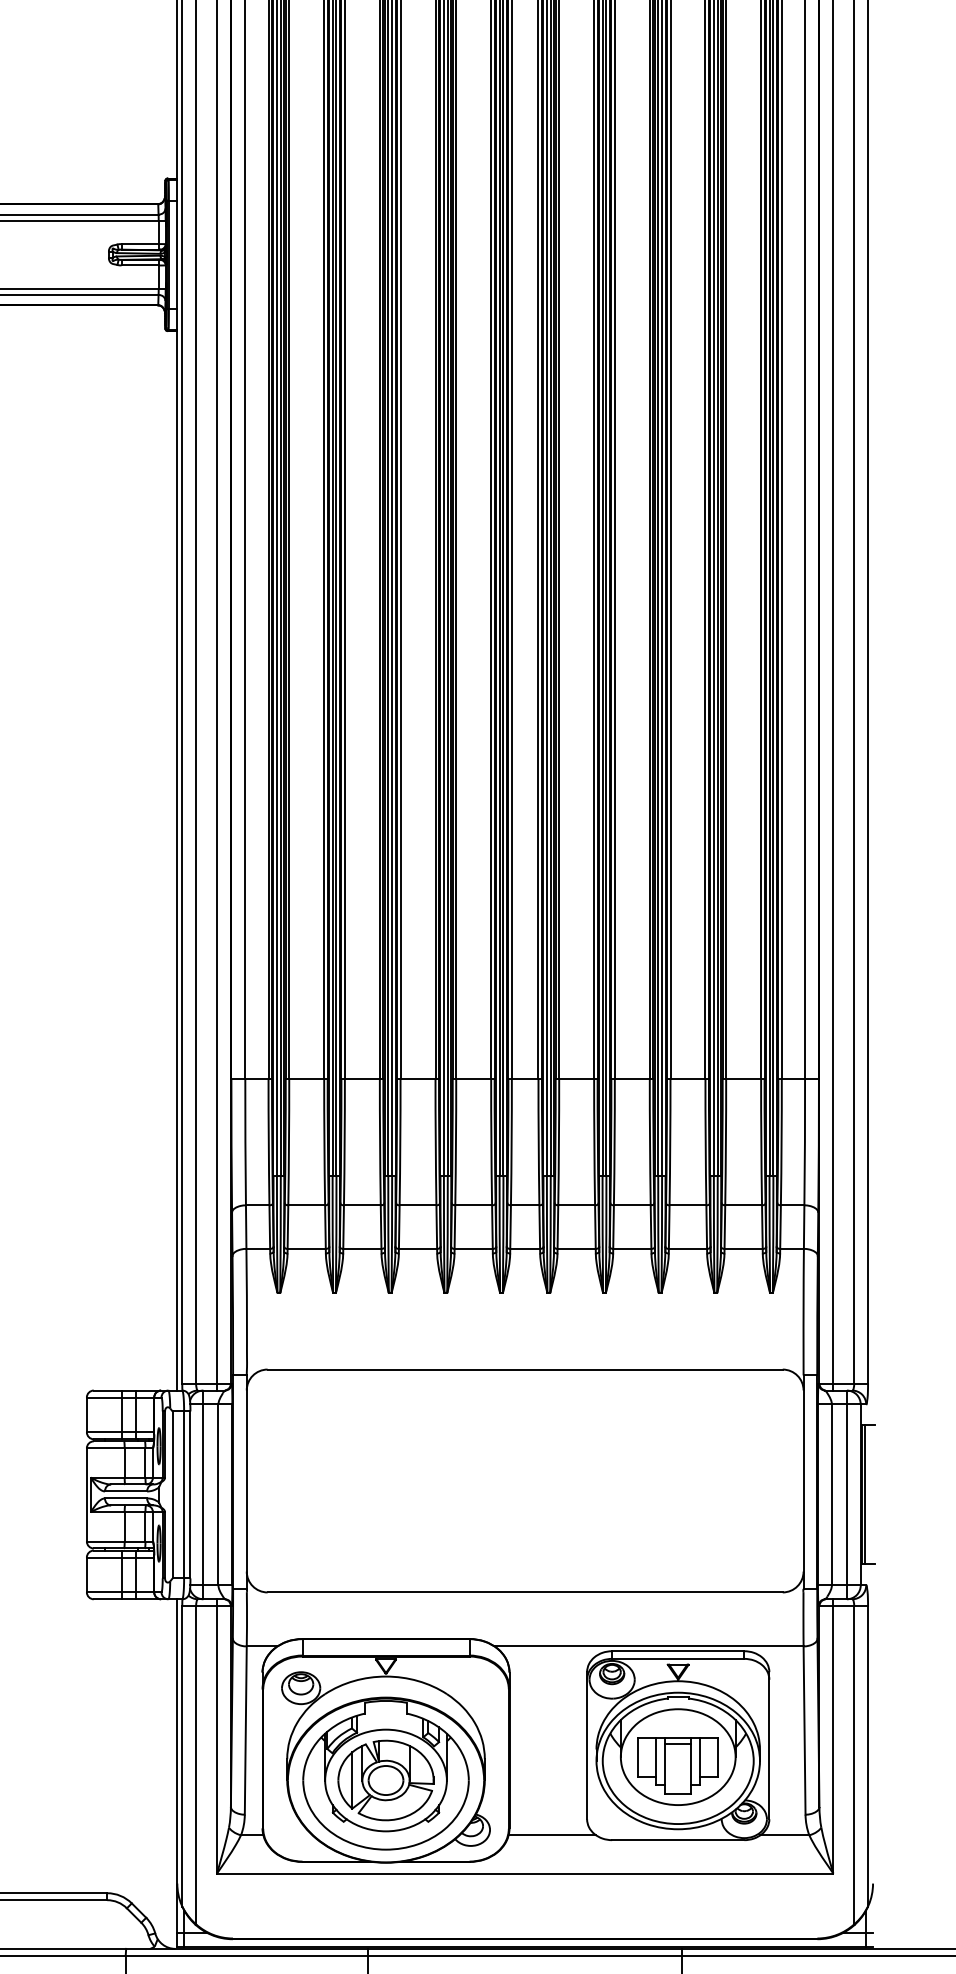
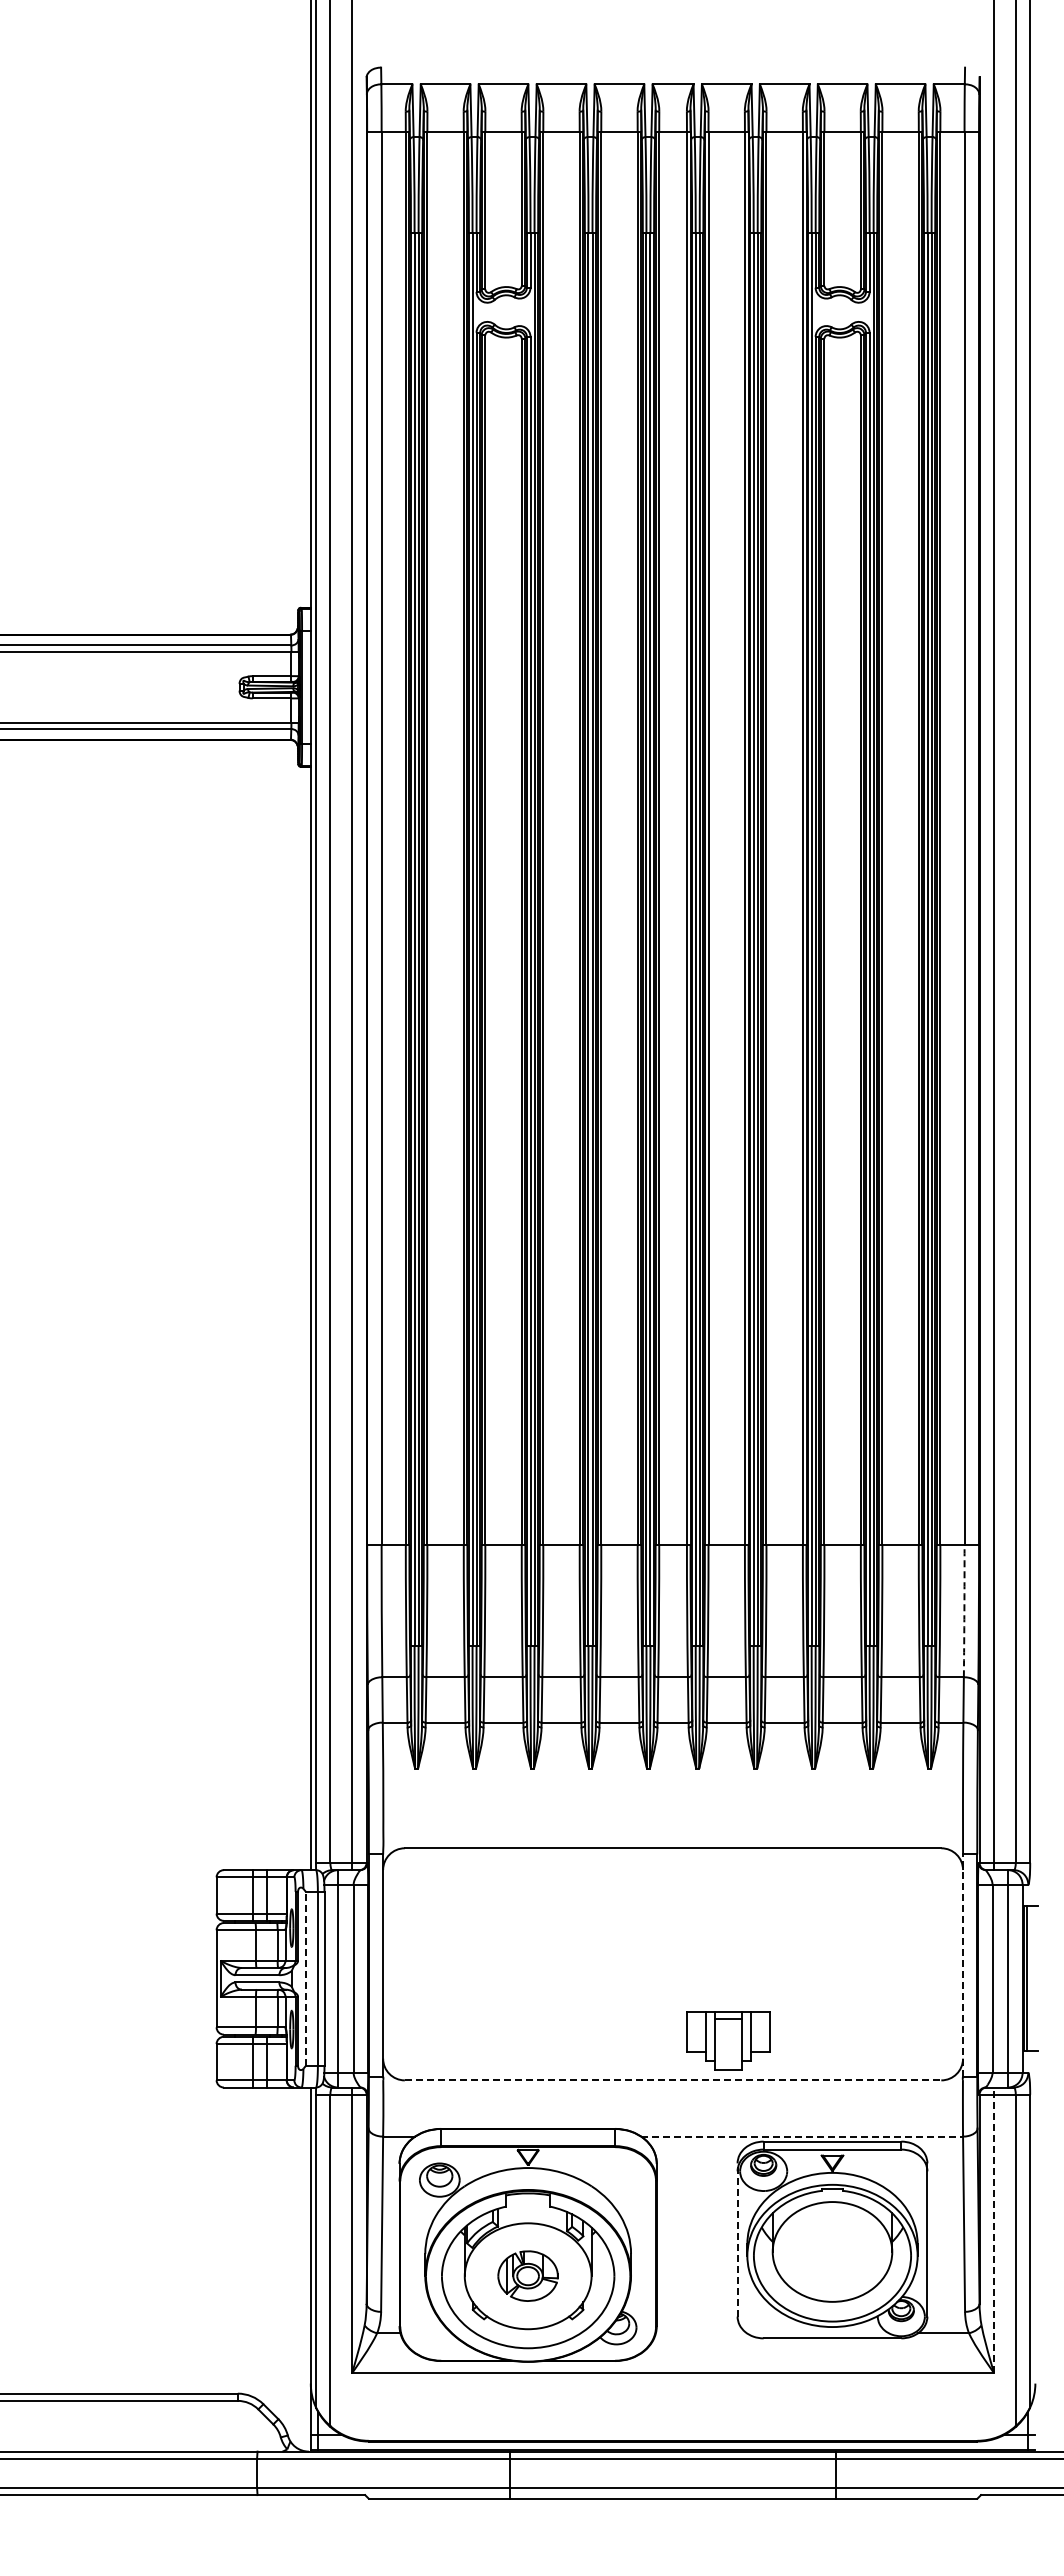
arc: (804, 1142) -> (964, 1611), solid -> dashed
line: (804, 1482) -> (963, 1965), solid -> dashed
line: (172, 1494) -> (305, 1978), solid -> dashed
line: (525, 1592) -> (673, 2080), solid -> dashed
line: (649, 1646) -> (802, 2136), solid -> dashed
line: (833, 1736) -> (994, 2230), solid -> dashed
line: (587, 1746) -> (737, 2240), solid -> dashed
part: (678, 1765) -> (728, 2040), moved
part: (385, 1779) -> (527, 2275), size x0.6
line: (552, 1835) -> (701, 2333), removed

